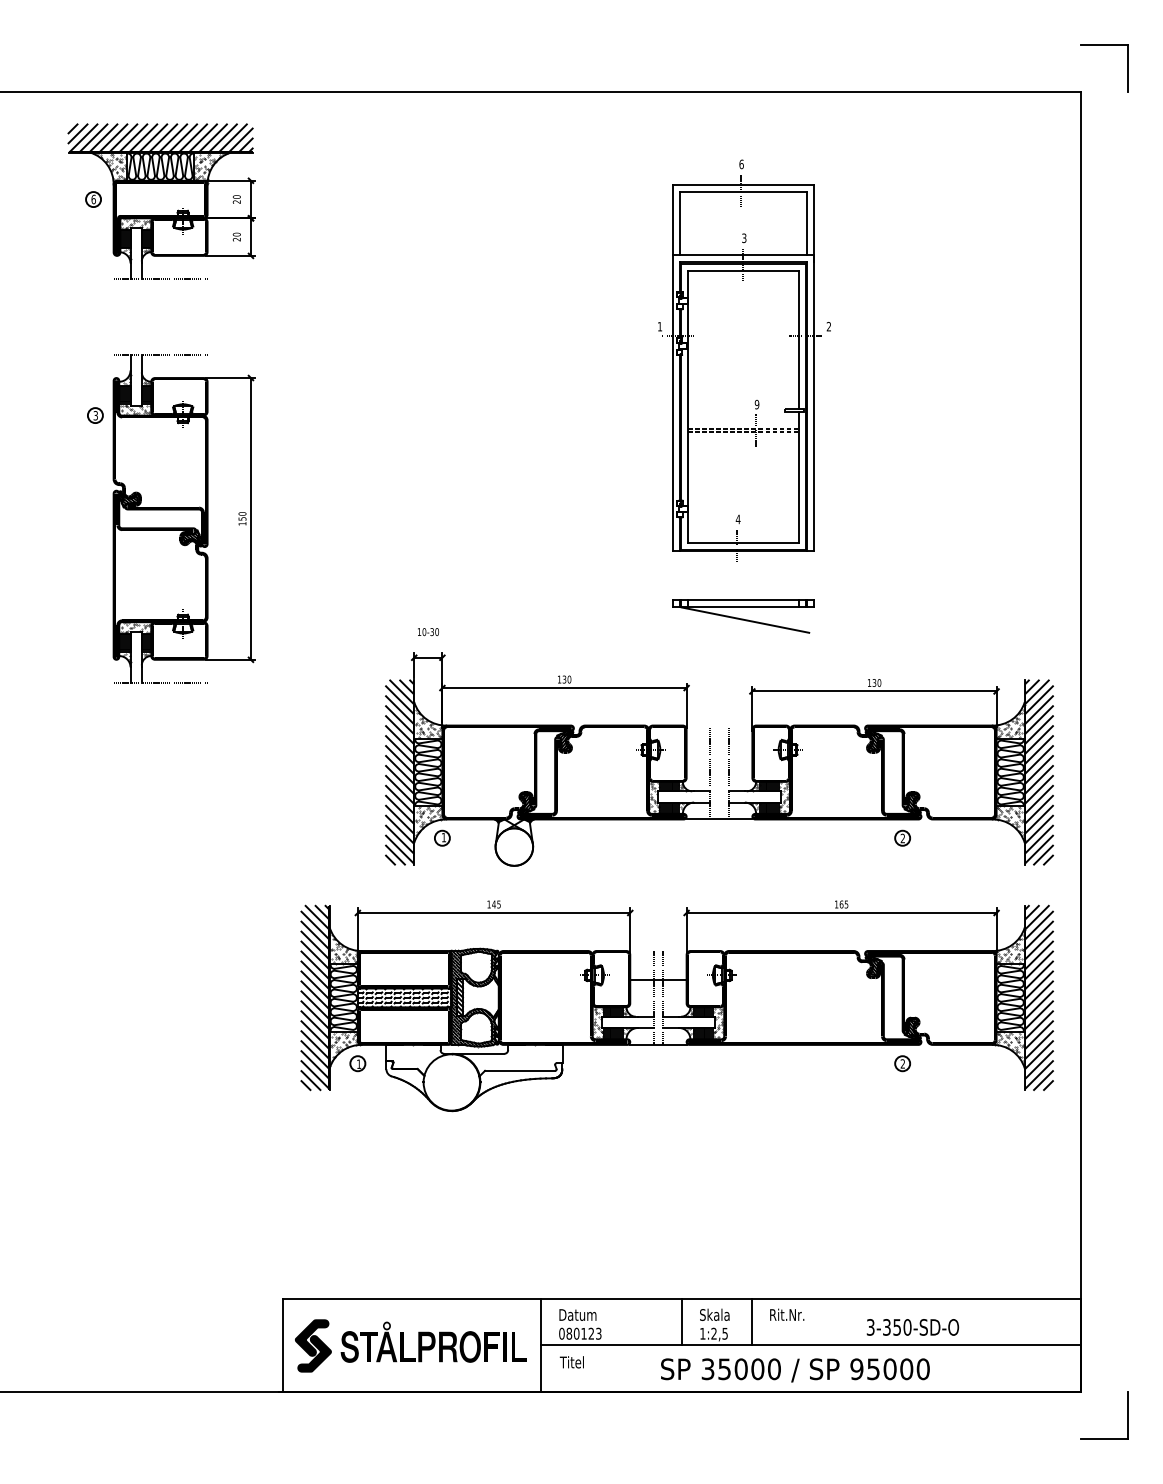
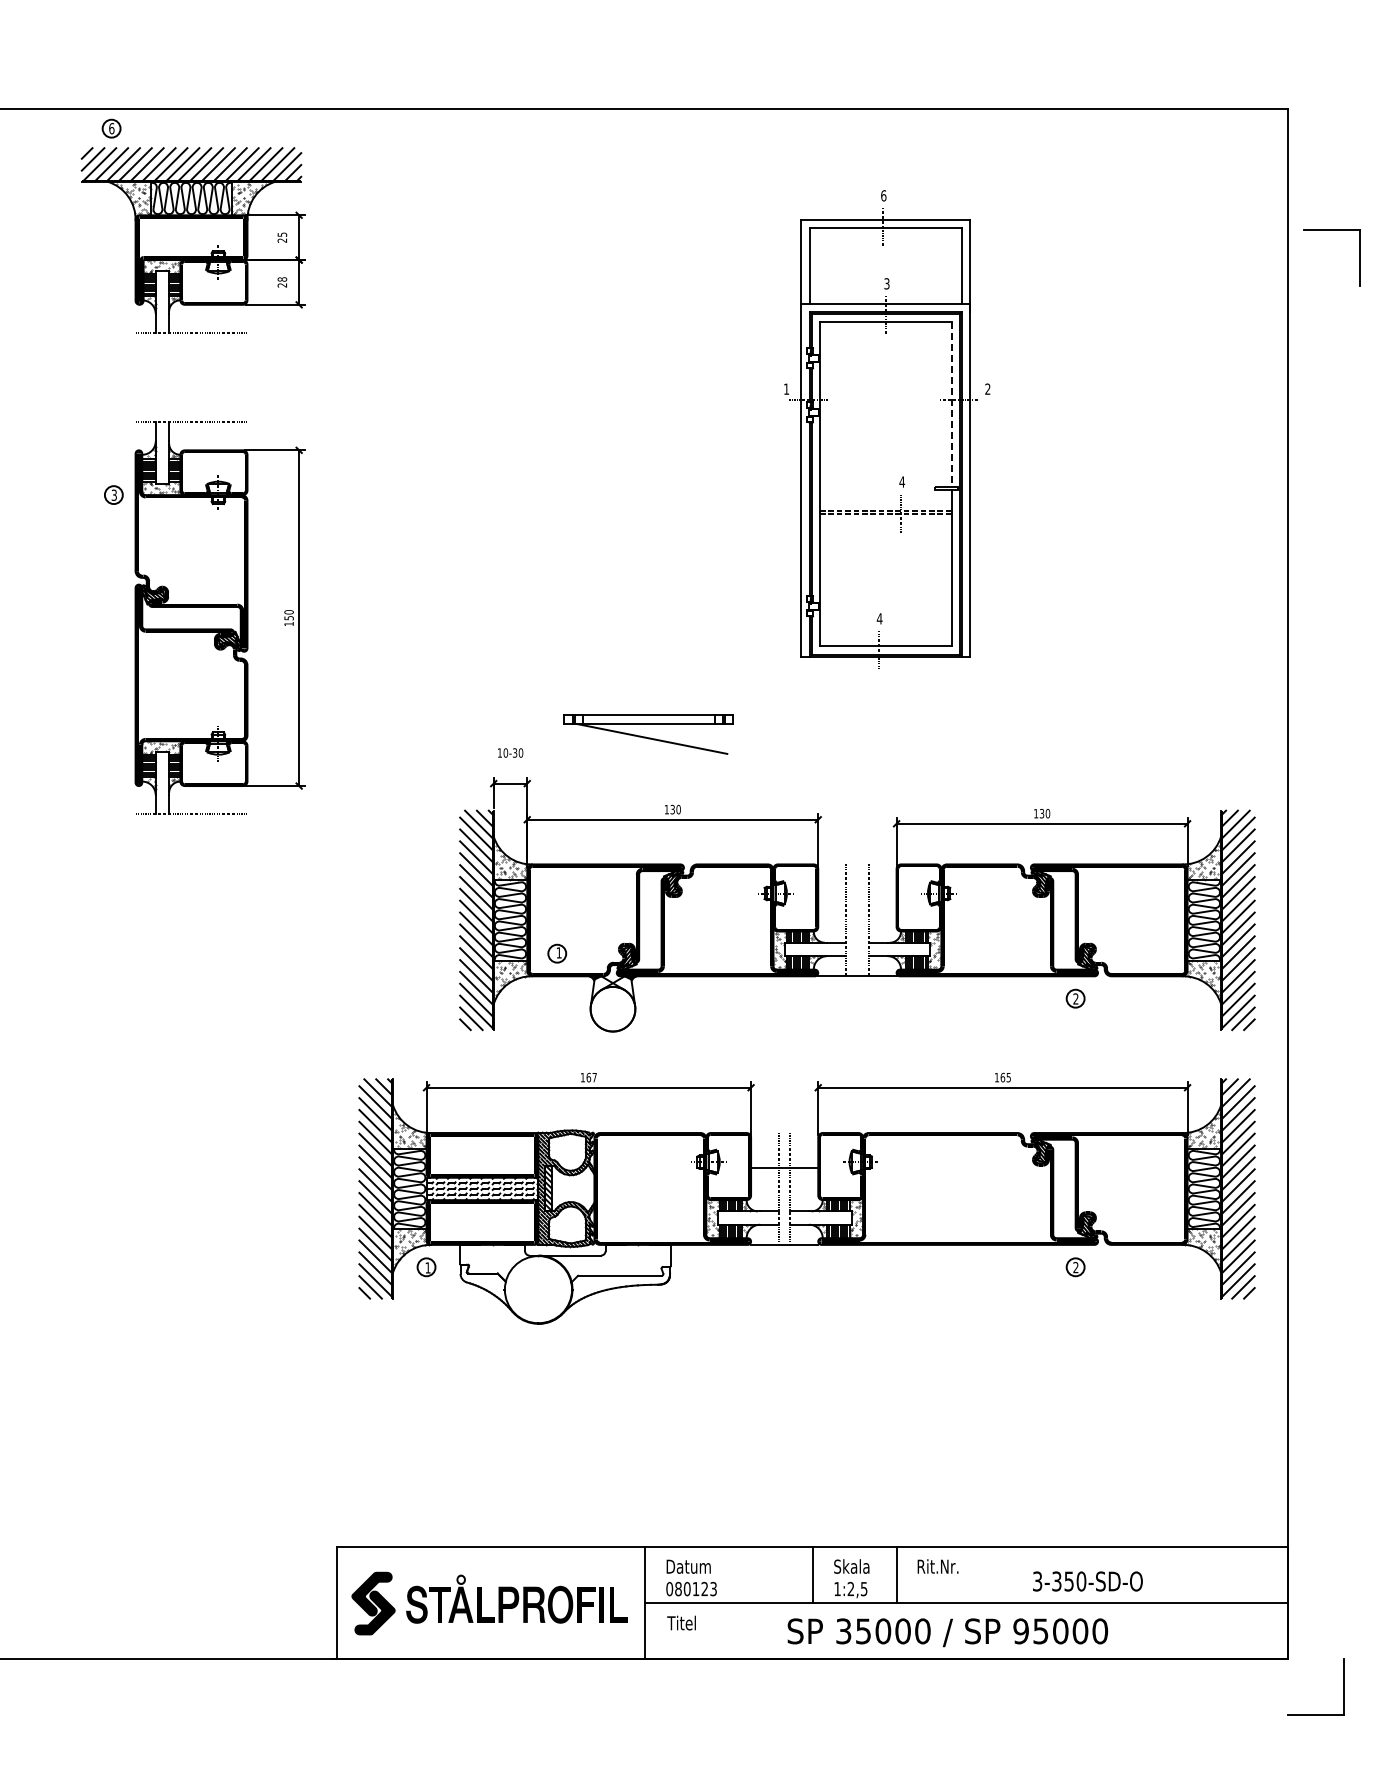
part: (1103, 44) -> (1331, 230), moved
text: (236, 196) -> (282, 234), 20 -> 25
part: (93, 199) -> (111, 128), moved
text: (236, 234) -> (282, 279), 20 -> 28
line: (798, 340) -> (951, 405), solid -> dashed
text: (757, 404) -> (902, 481), 9 -> 4
part: (743, 616) -> (648, 734), moved
part: (442, 838) -> (557, 953), moved
text: (496, 904) -> (591, 1077), 145 -> 167

